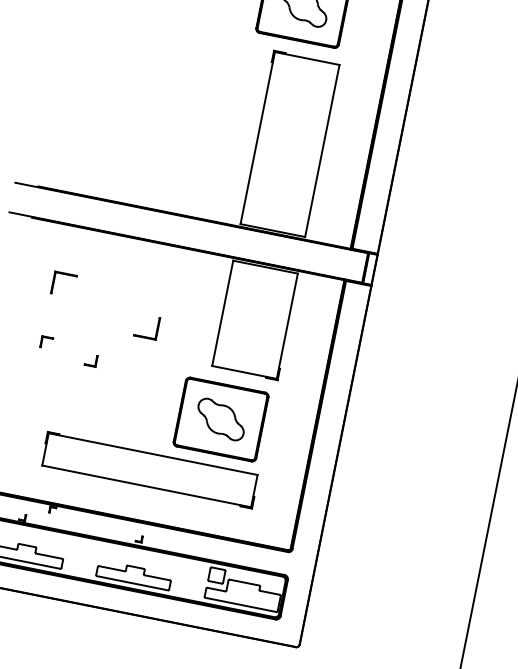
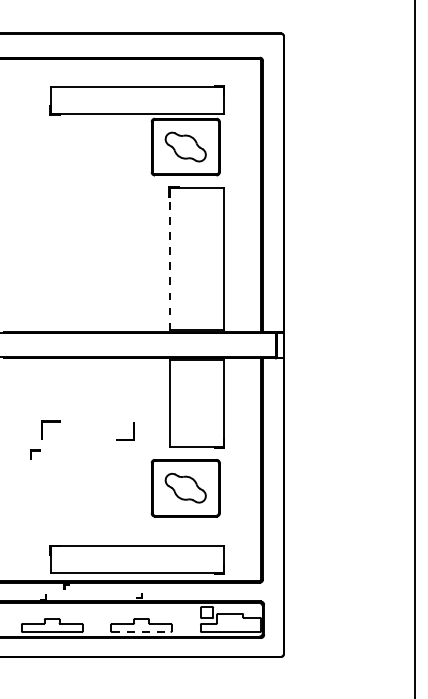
line: (257, 138) -> (170, 259), solid -> dashed
part: (65, 275) -> (50, 422), moved
part: (156, 328) -> (133, 431), moved
part: (91, 359) -> (73, 461), removed
part: (148, 469) -> (136, 559), moved
line: (132, 583) -> (141, 632), solid -> dashed

